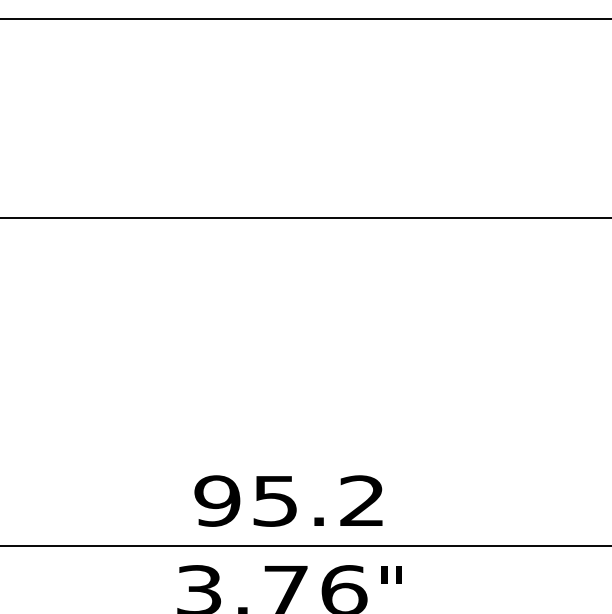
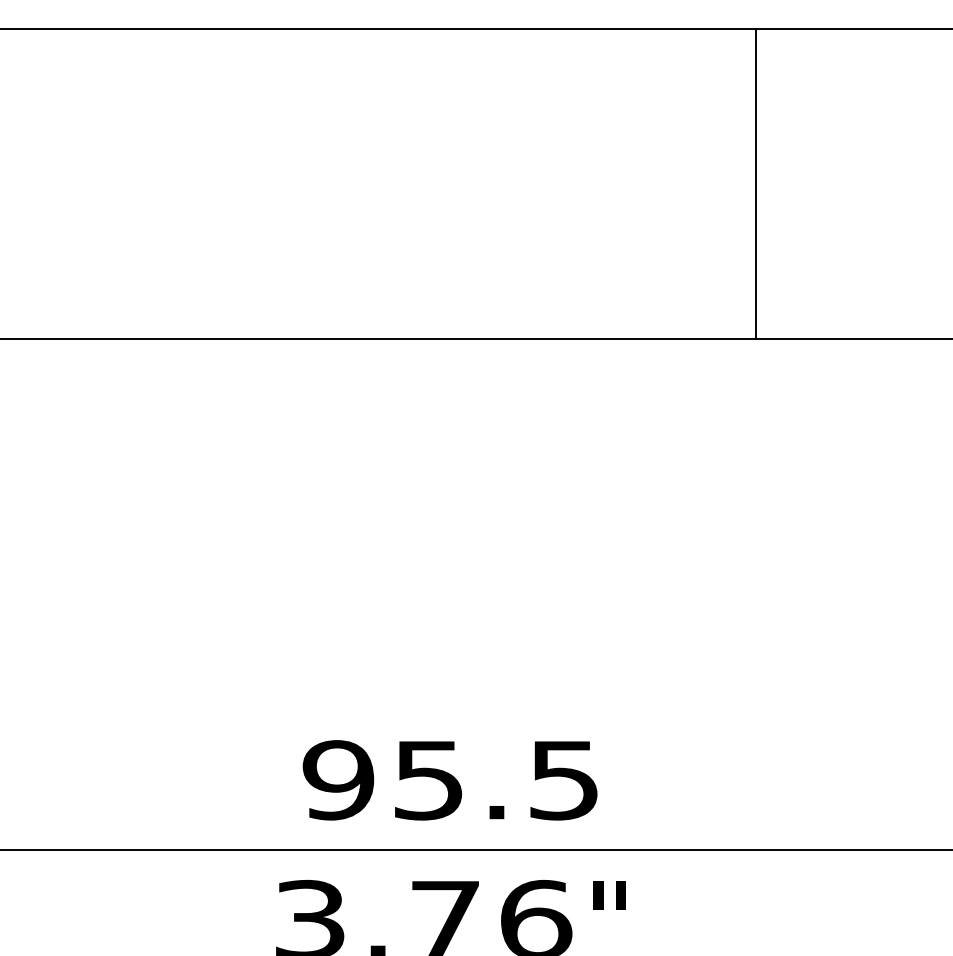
line: (485, 118) -> (756, 184), added
text: (361, 500) -> (562, 779), 95.2 -> 95.5

